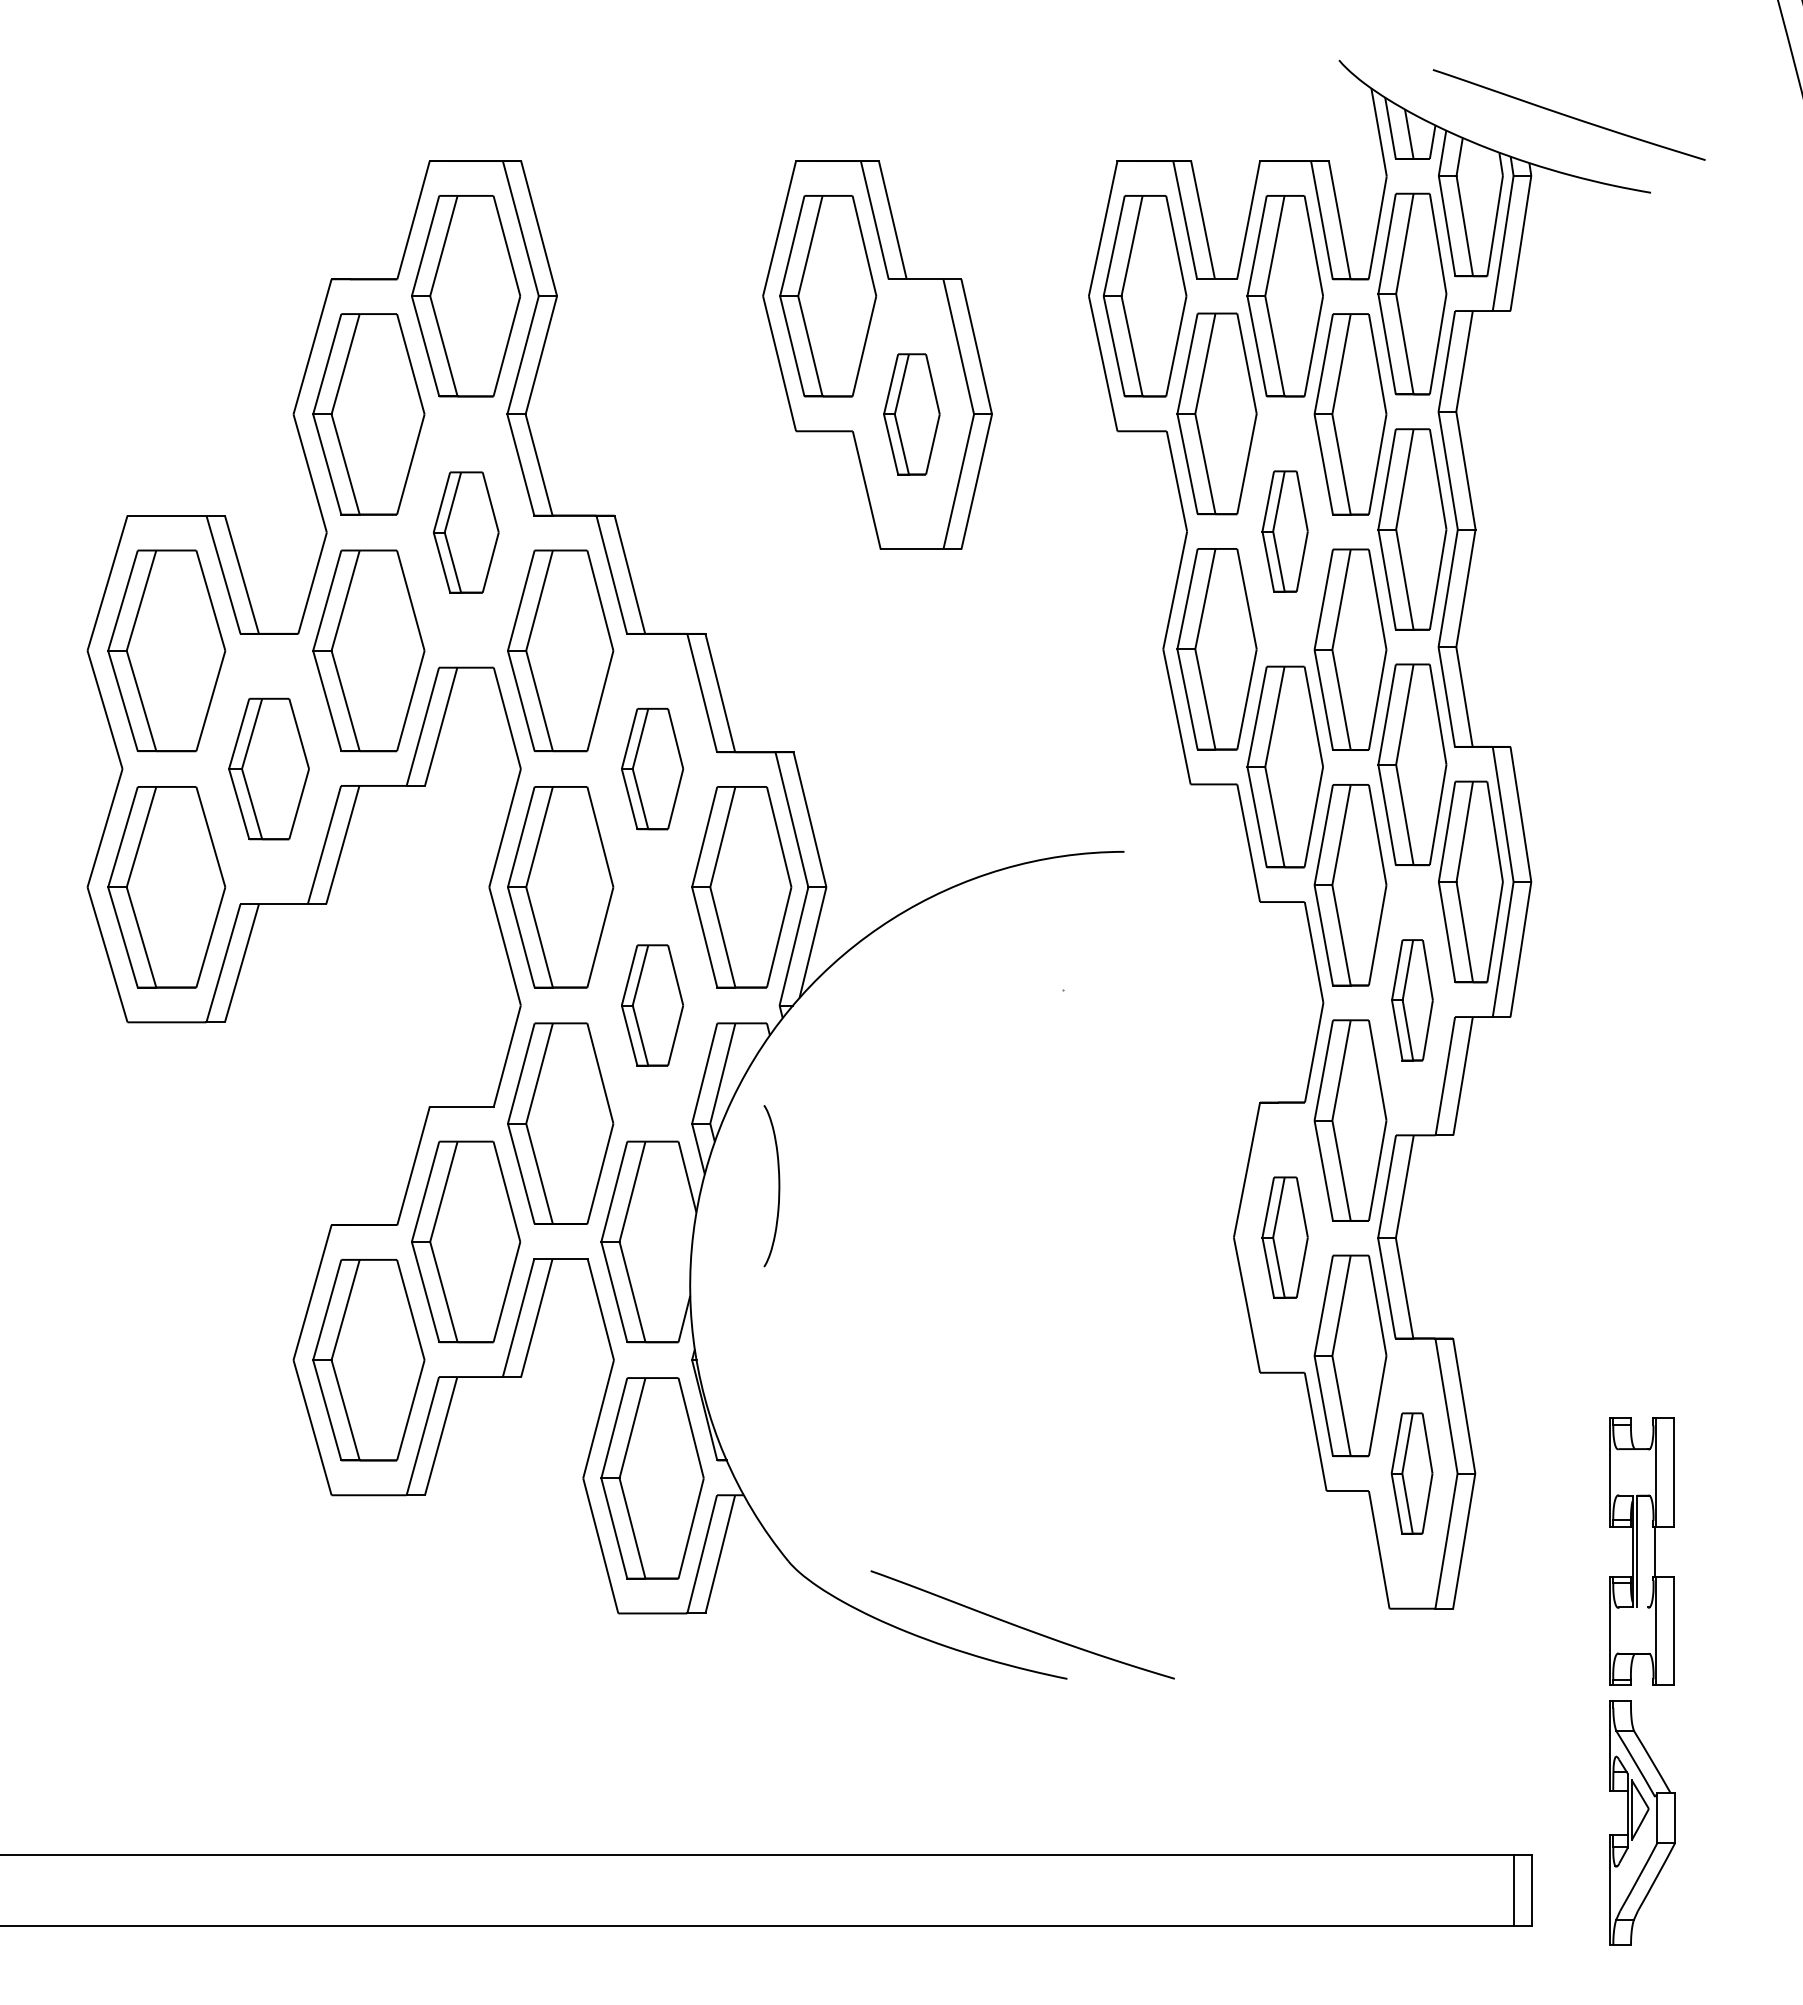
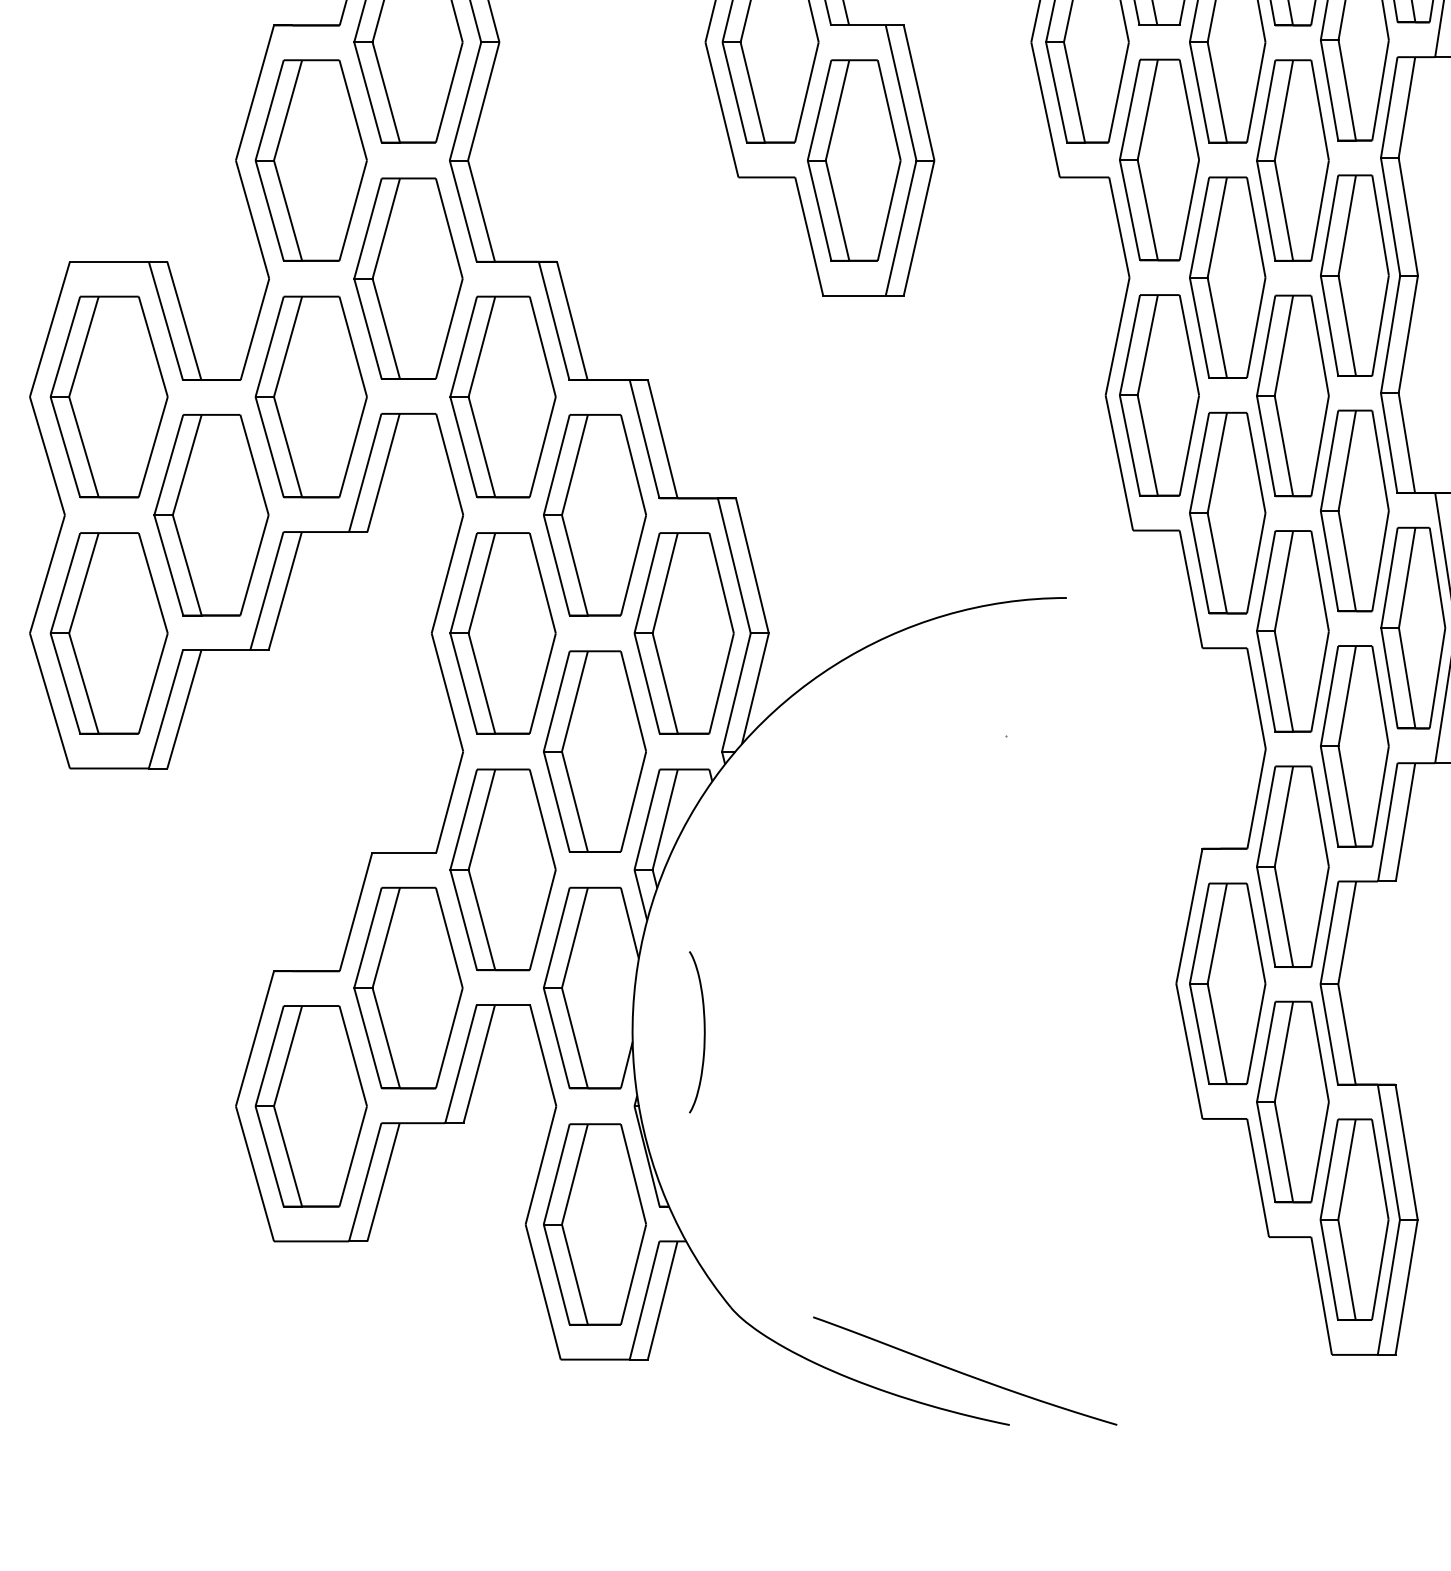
part: (911, 414) -> (853, 160), size x1.67
part: (1284, 531) -> (1226, 277), size x1.67
part: (466, 532) -> (408, 278), size x1.67
part: (268, 768) -> (210, 514), size x1.43
part: (652, 768) -> (594, 514), size x1.67
part: (1412, 1000) -> (1354, 746), size x1.67
part: (652, 1005) -> (594, 751), size x1.67
curve: (778, 1186) -> (703, 1032), moved
part: (1284, 1237) -> (1226, 983), size x1.67
part: (1411, 1473) -> (1353, 1219), size x1.67

